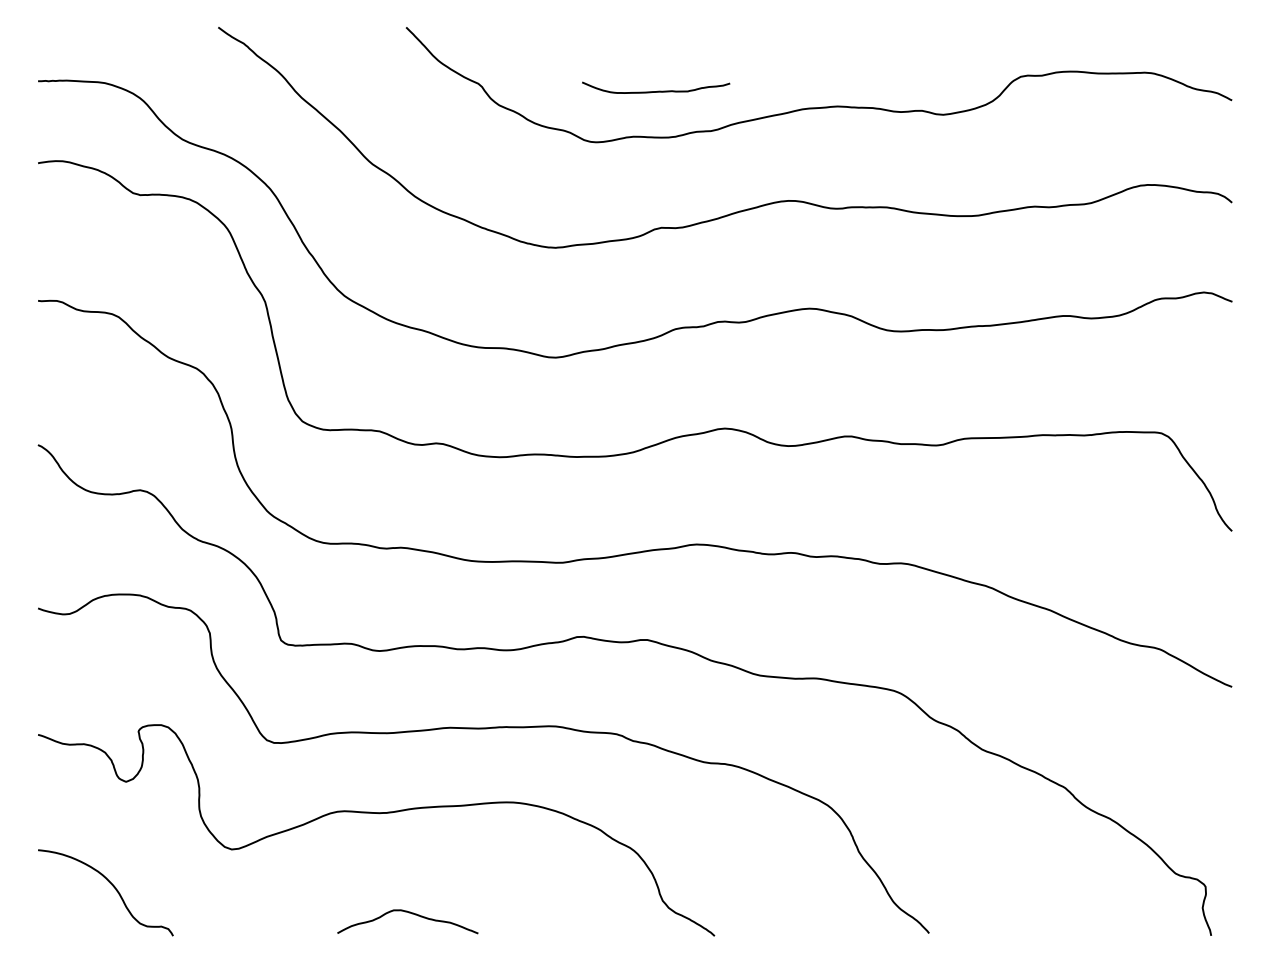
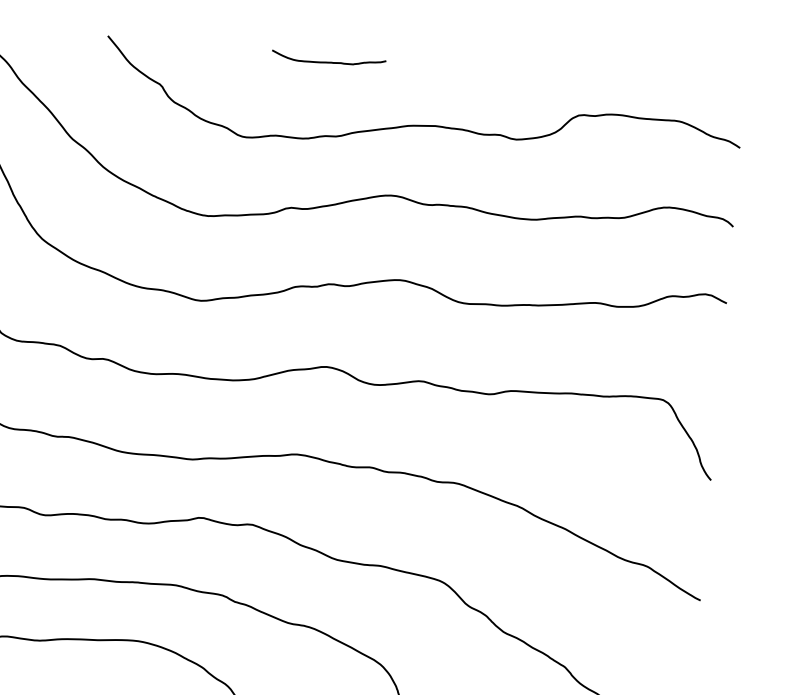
curve: (657, 90) -> (329, 61), moved

